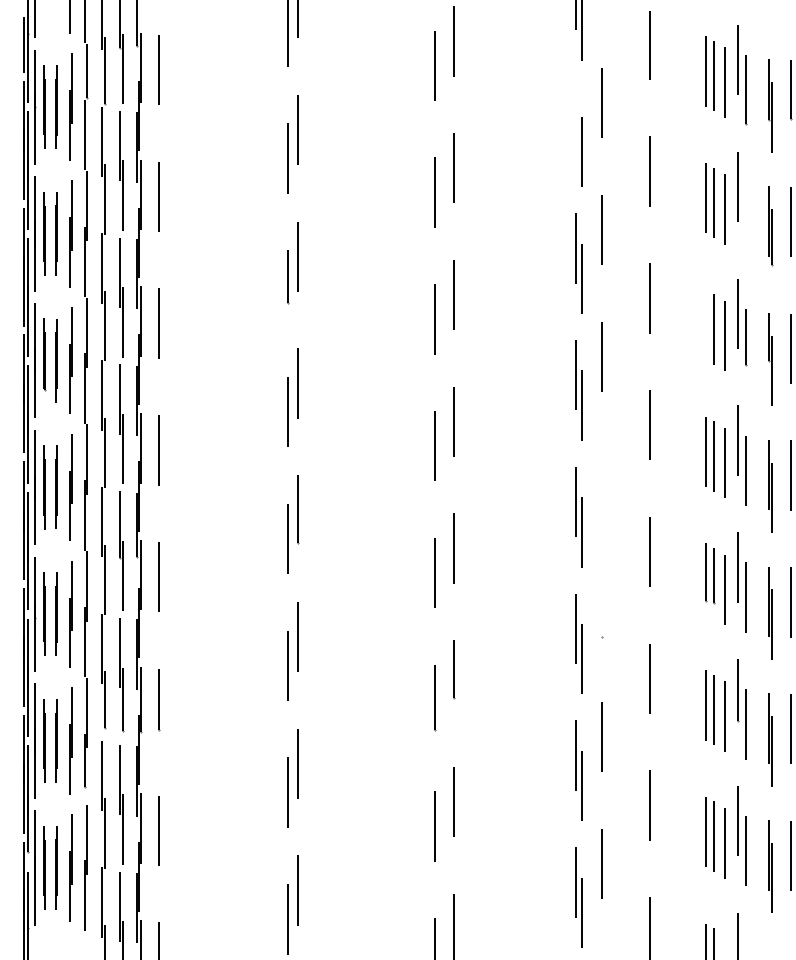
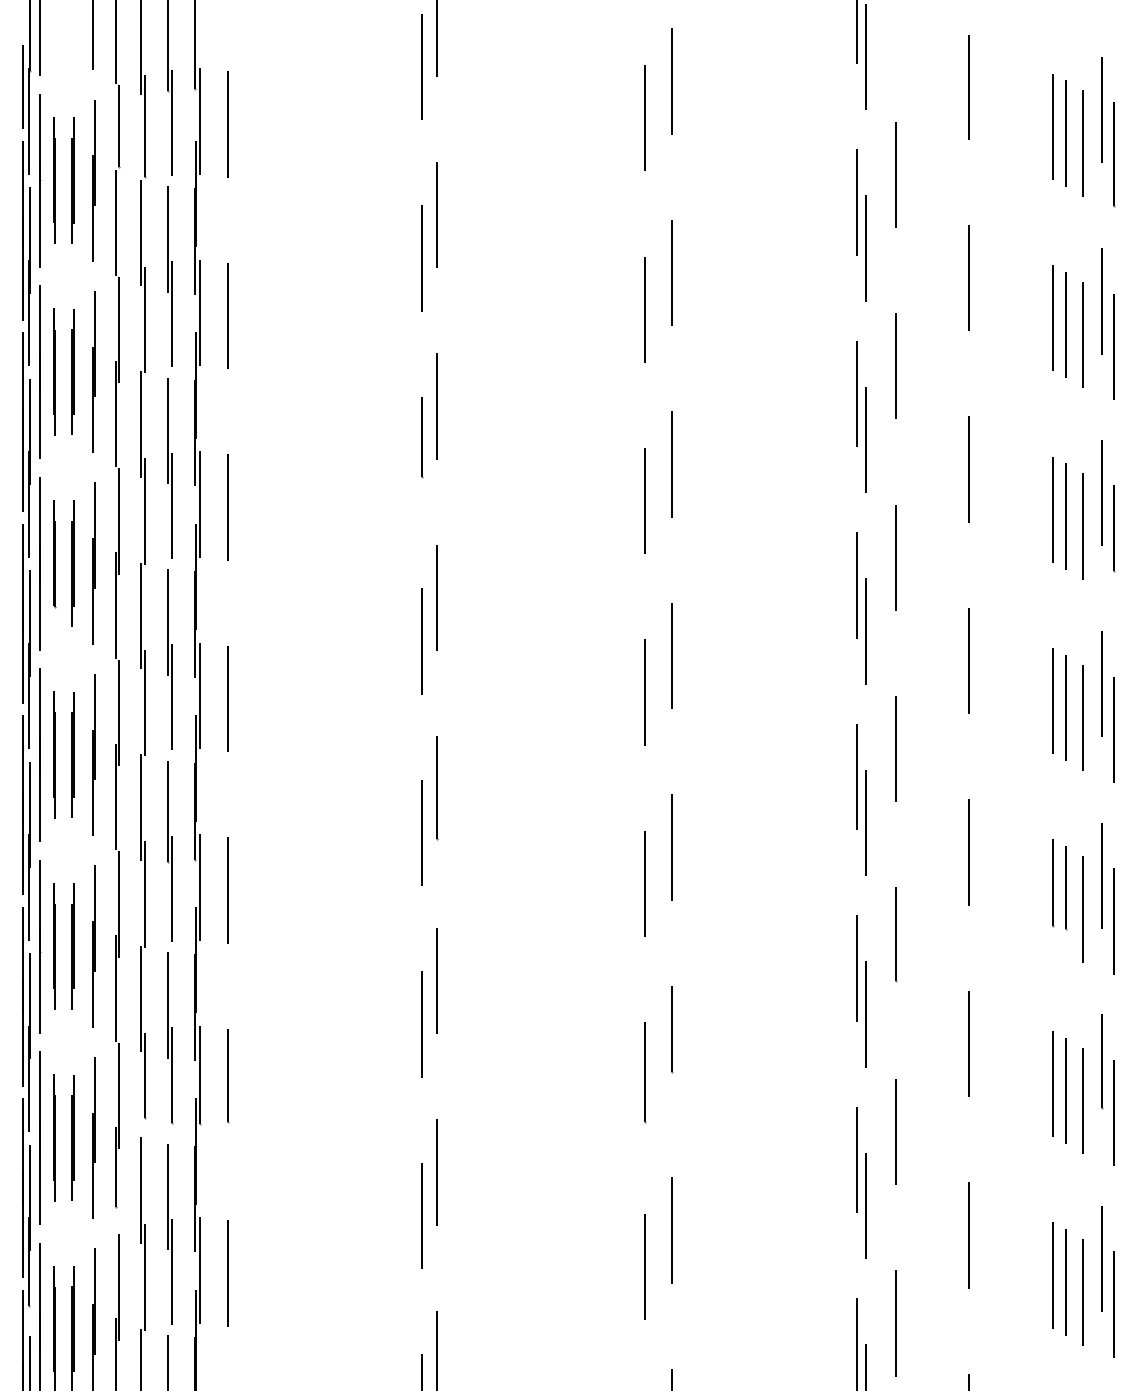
line: (575, 121) -> (856, 202), added
line: (746, 217) -> (1114, 347), added
line: (705, 324) -> (1052, 508), added
line: (601, 483) -> (895, 749), added
line: (601, 605) -> (895, 933), added

